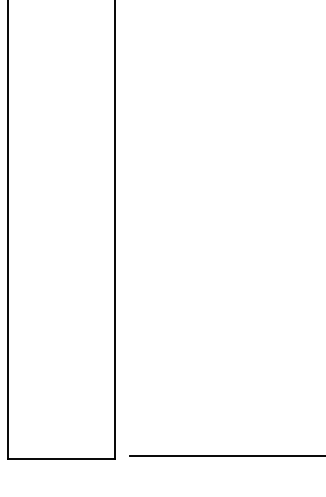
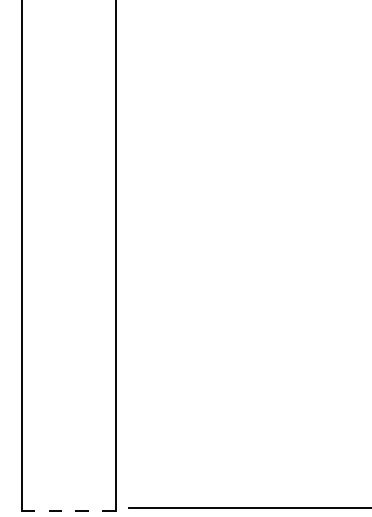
line: (61, 458) -> (68, 510), solid -> dashed

